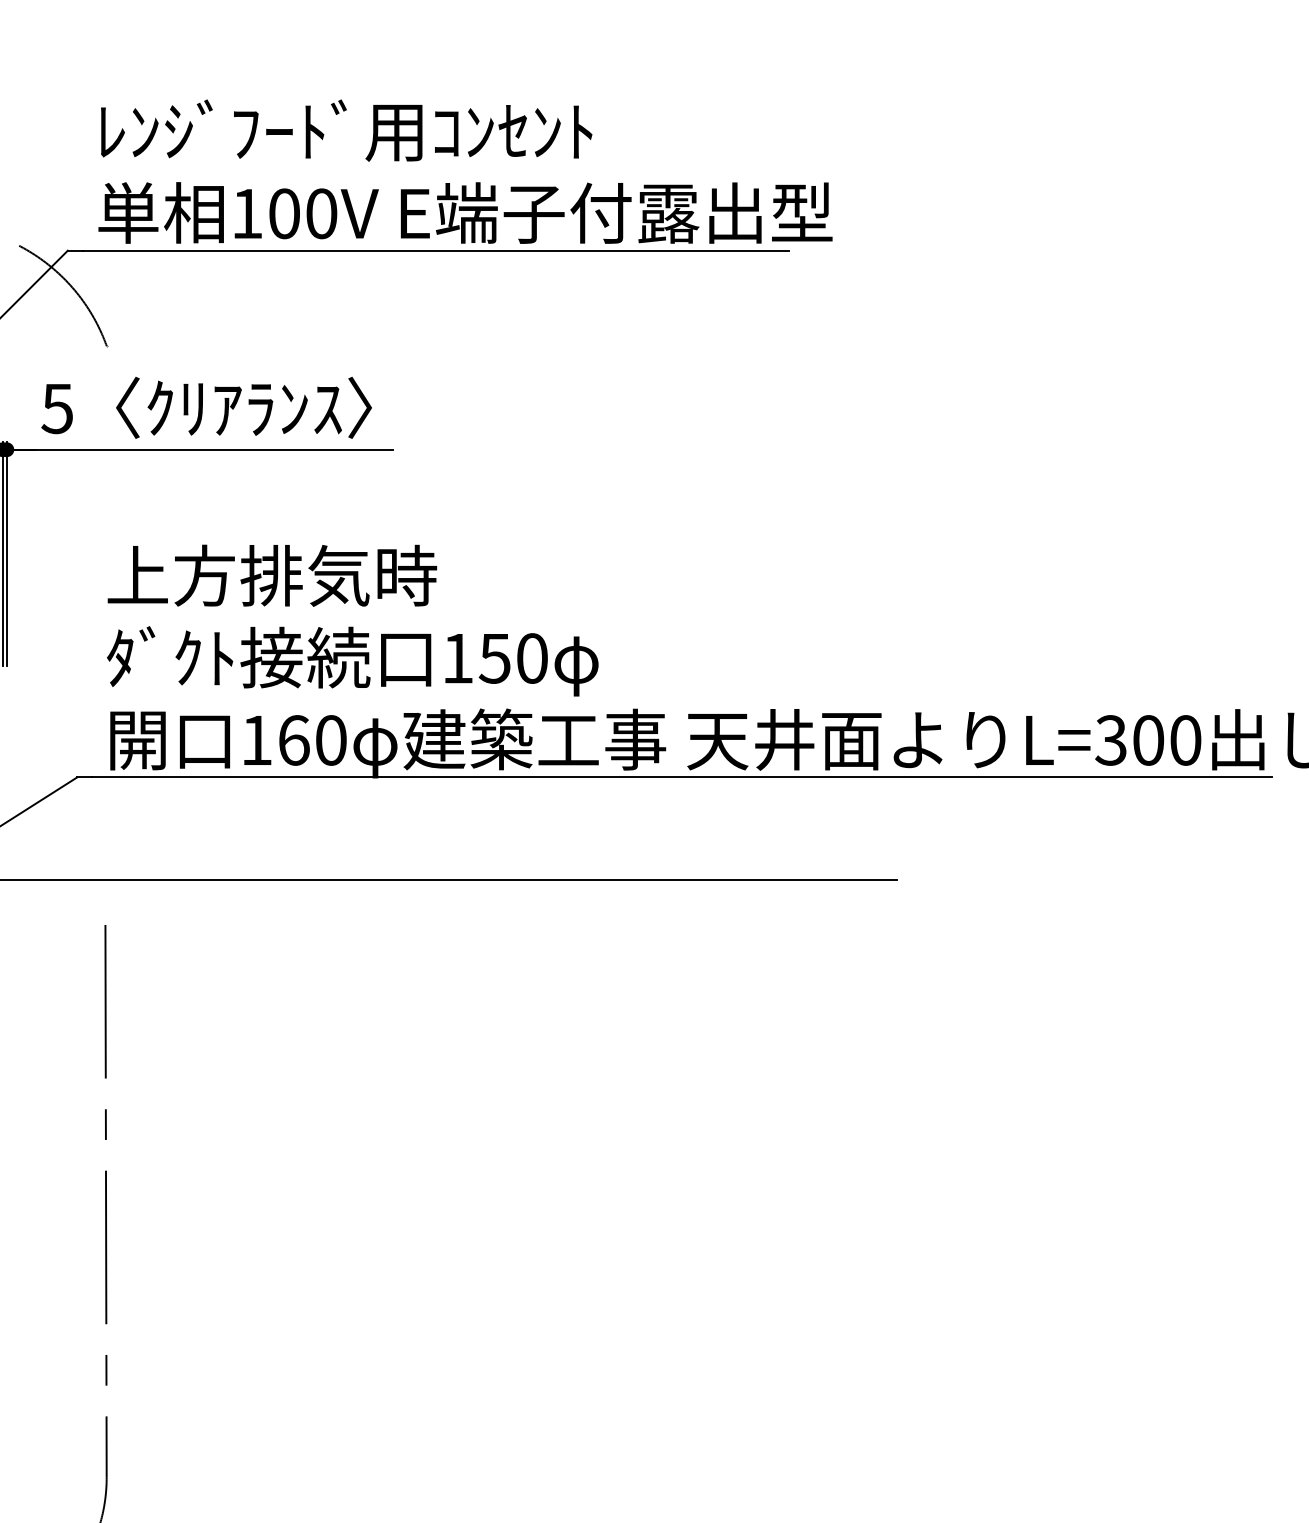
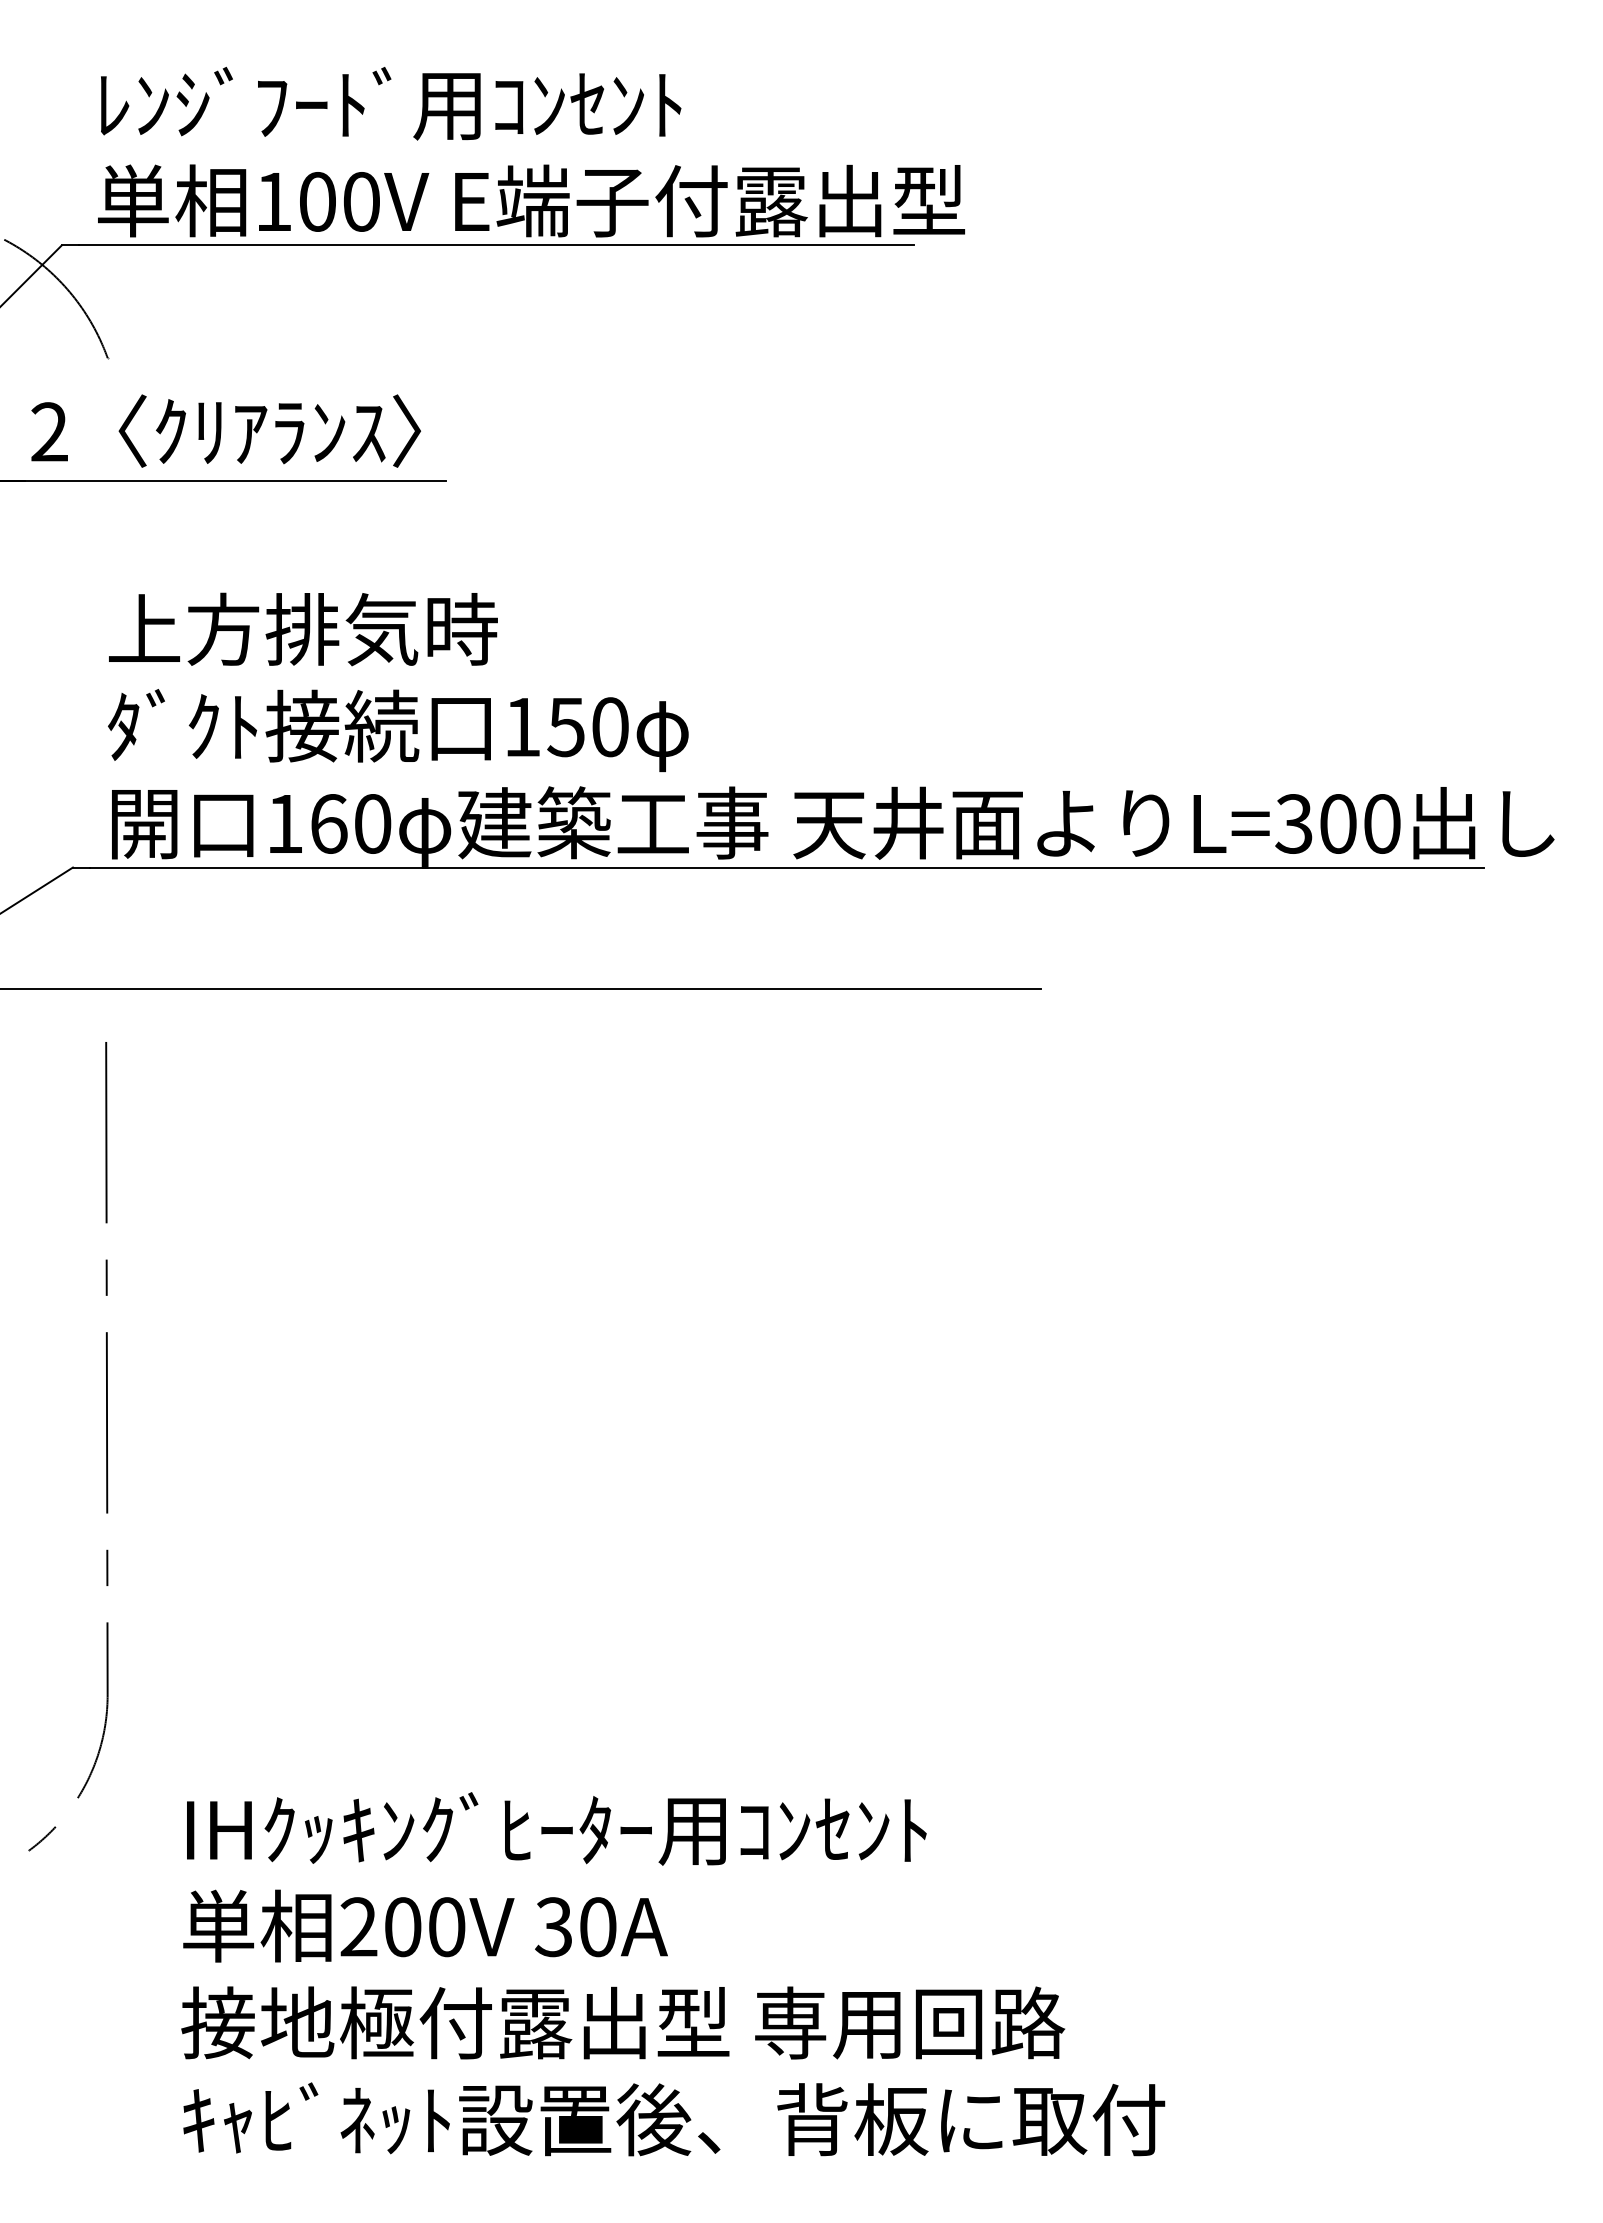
text: (56, 409) -> (48, 432), 5 -> 2

